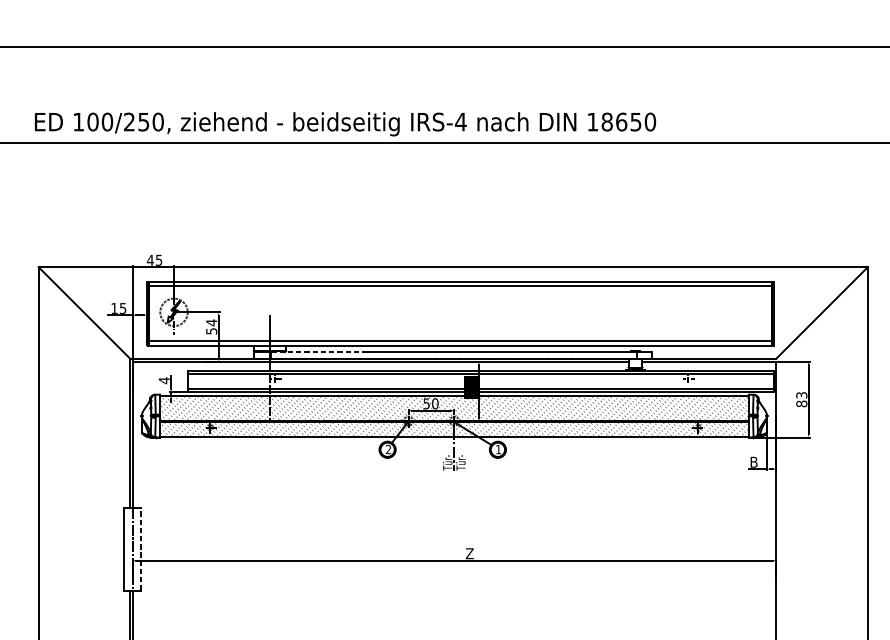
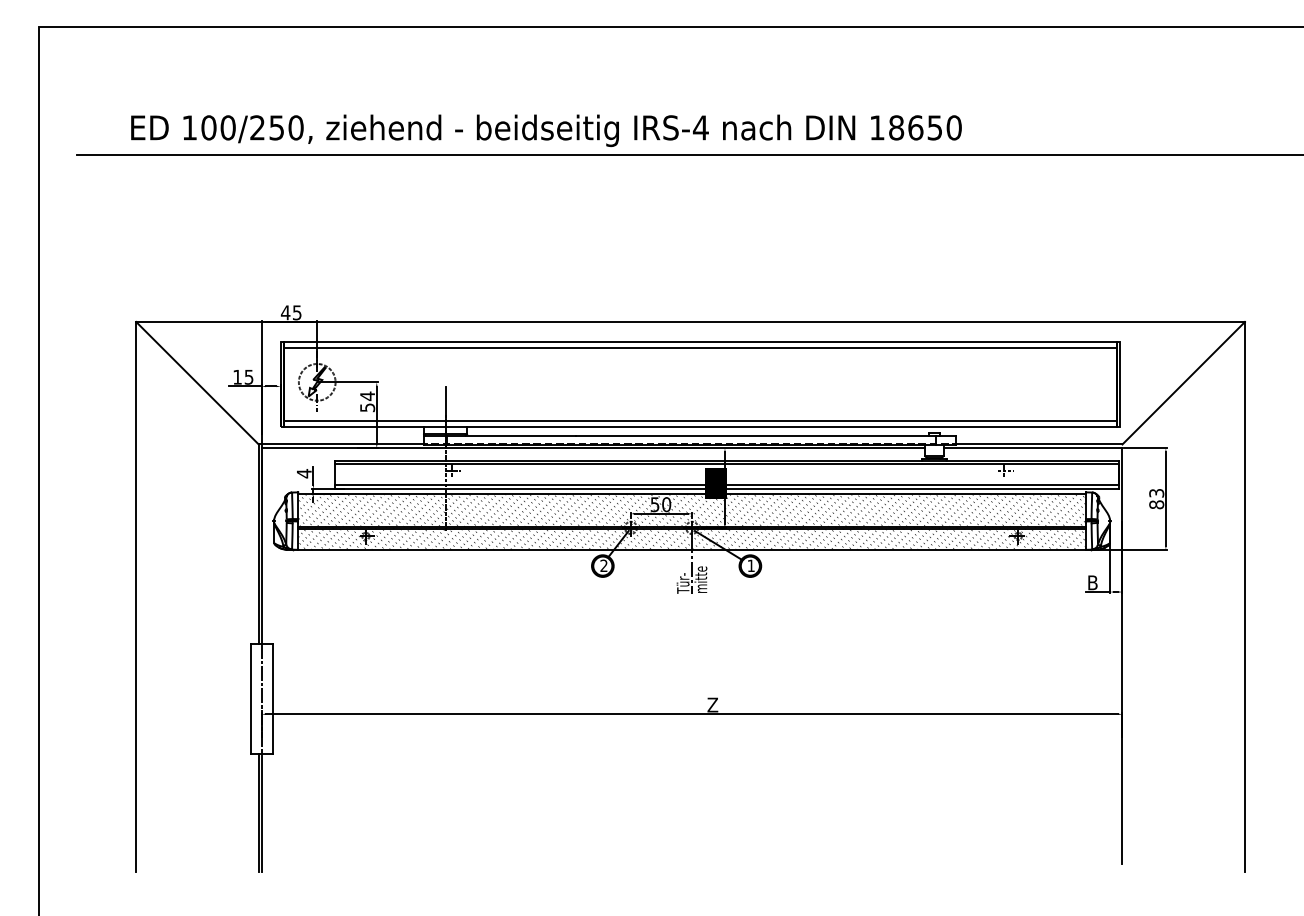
line: (318, 352) -> (510, 435), dashed -> solid
text: (460, 459) -> (700, 579), Tür- -> mitte
line: (140, 548) -> (272, 698), dashed -> solid

